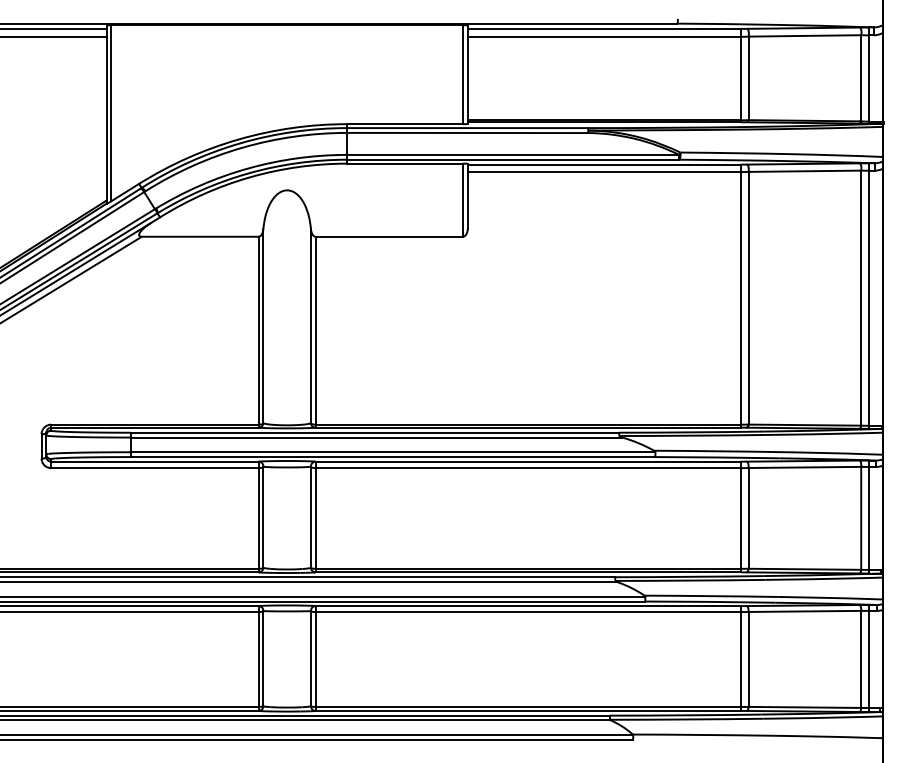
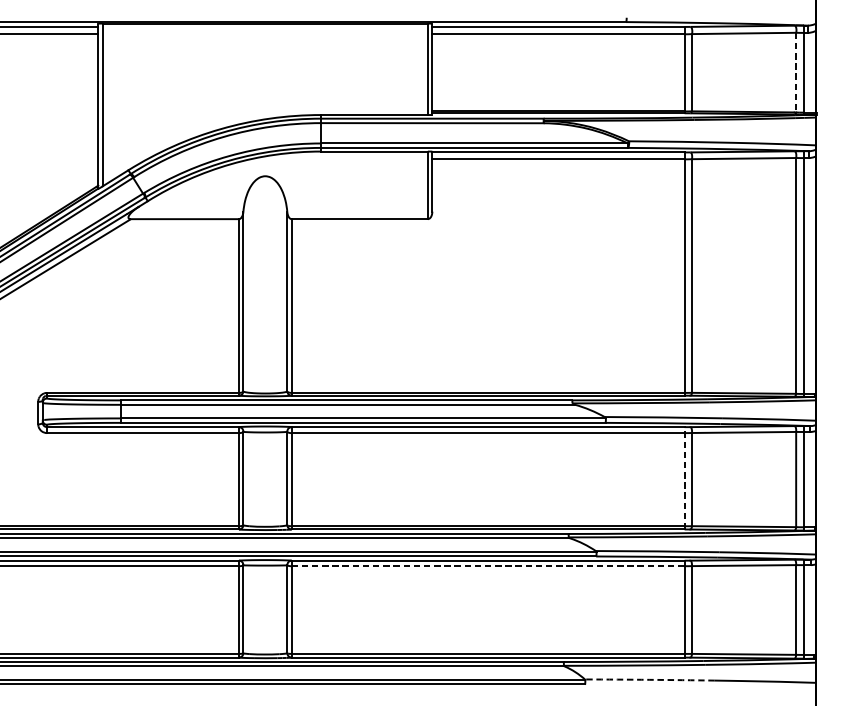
line: (861, 78) -> (796, 72), solid -> dashed
line: (740, 516) -> (684, 477), solid -> dashed
line: (527, 612) -> (487, 566), solid -> dashed
arc: (703, 734) -> (650, 679), solid -> dashed

